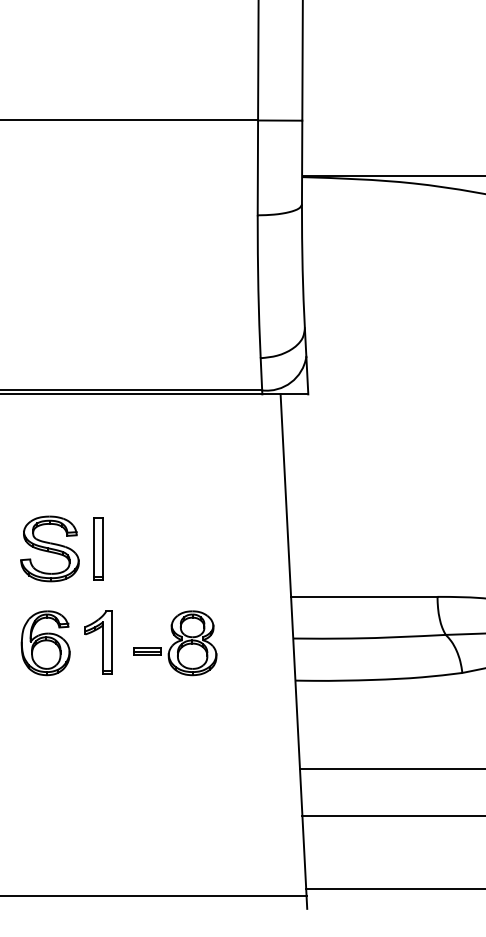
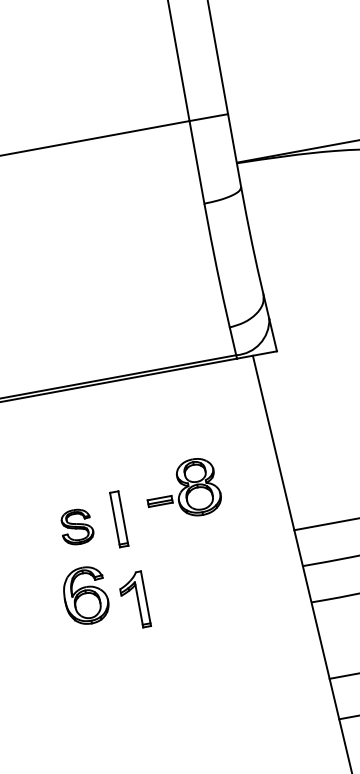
part: (49, 548) -> (76, 526), size x0.6
part: (45, 643) -> (85, 596), moved
part: (175, 643) -> (183, 490), moved

